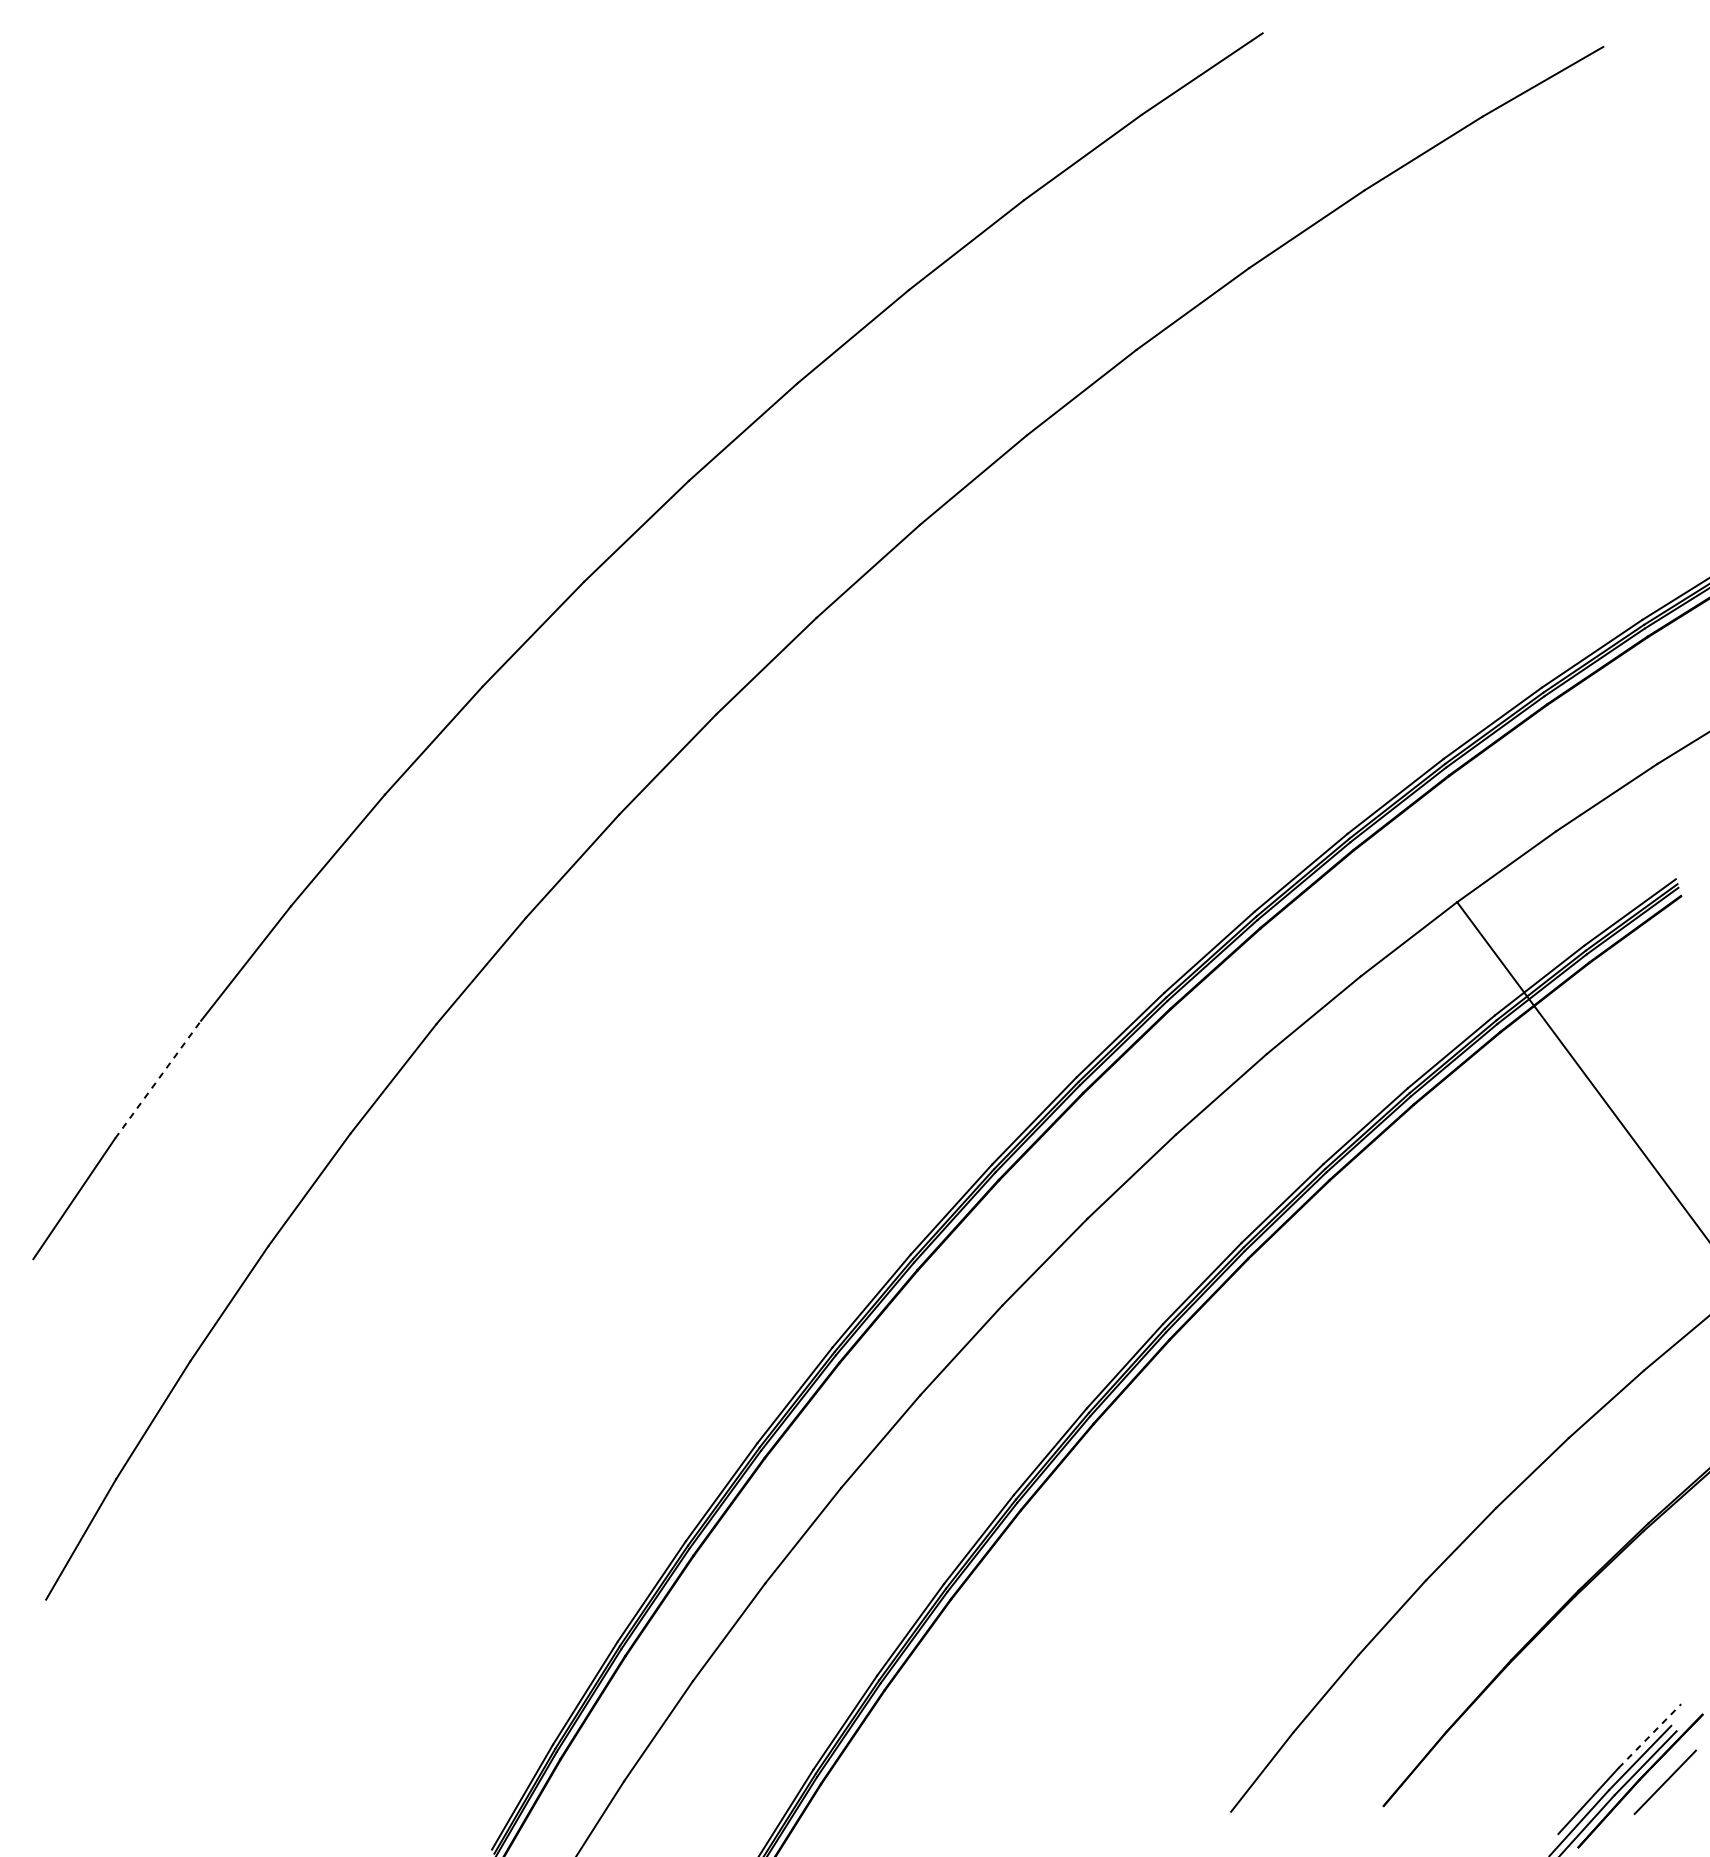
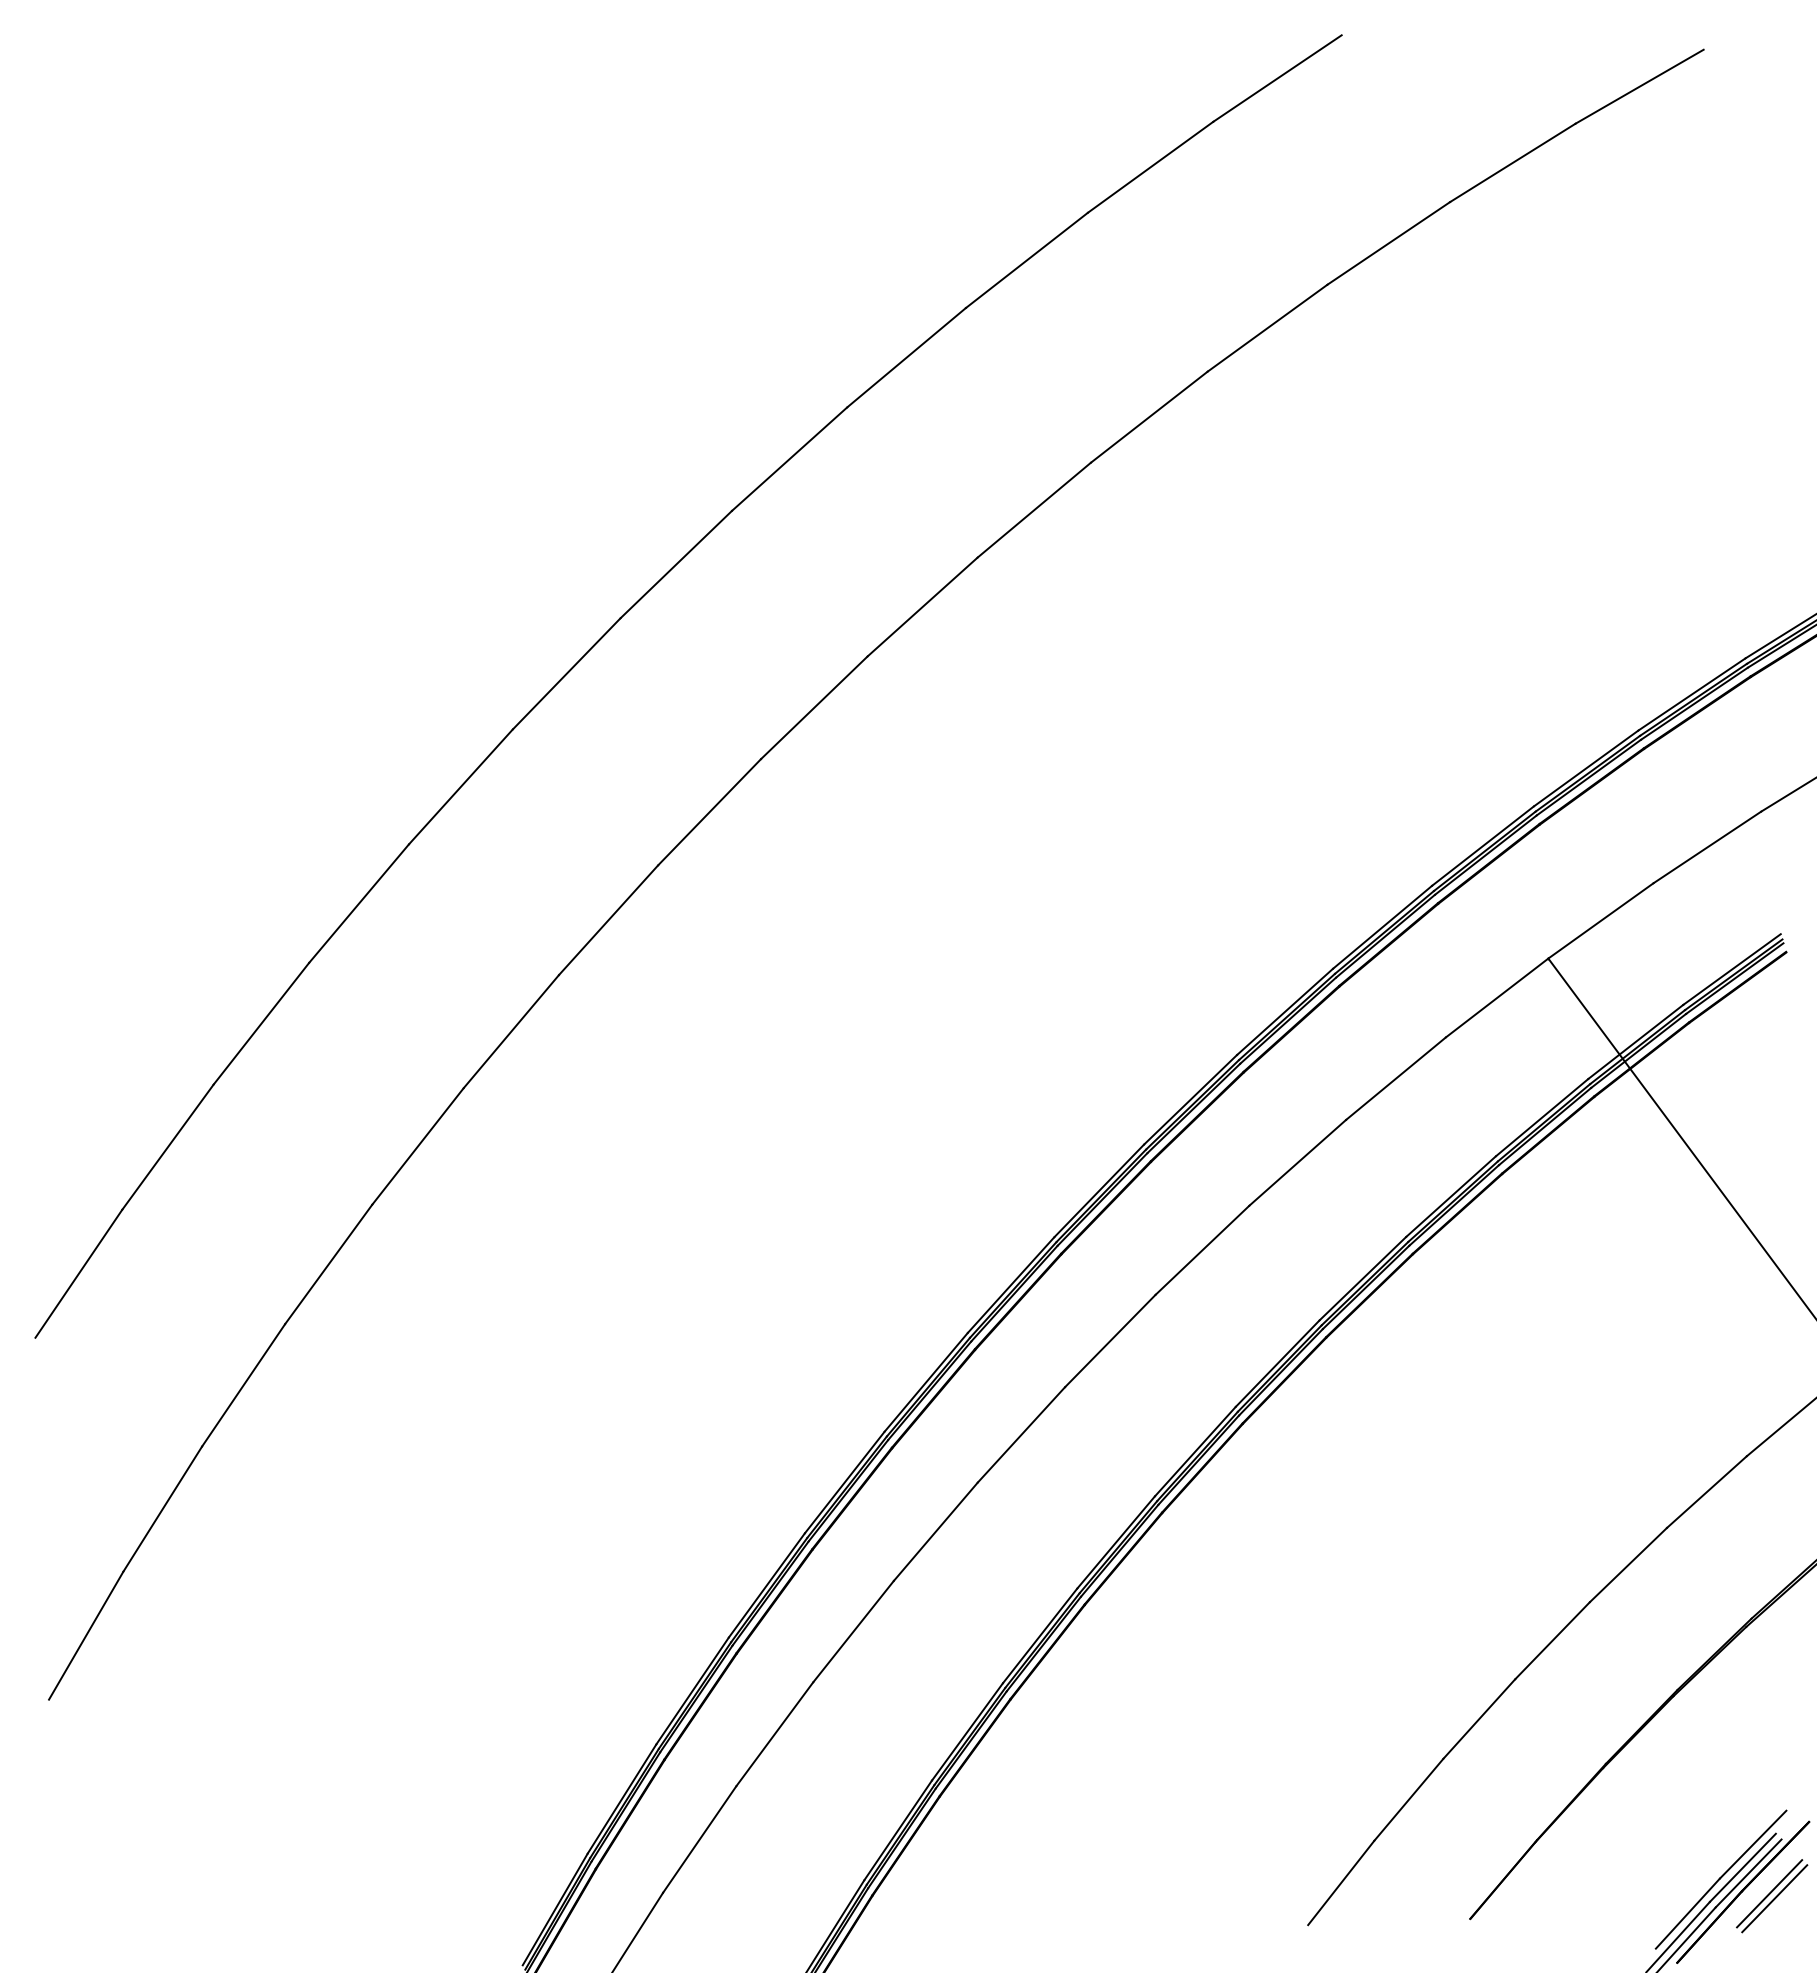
line: (158, 1079) -> (168, 1146), dashed -> solid
line: (1650, 1735) -> (1753, 1844), dashed -> solid
line: (1669, 1786) -> (1774, 1898), added

